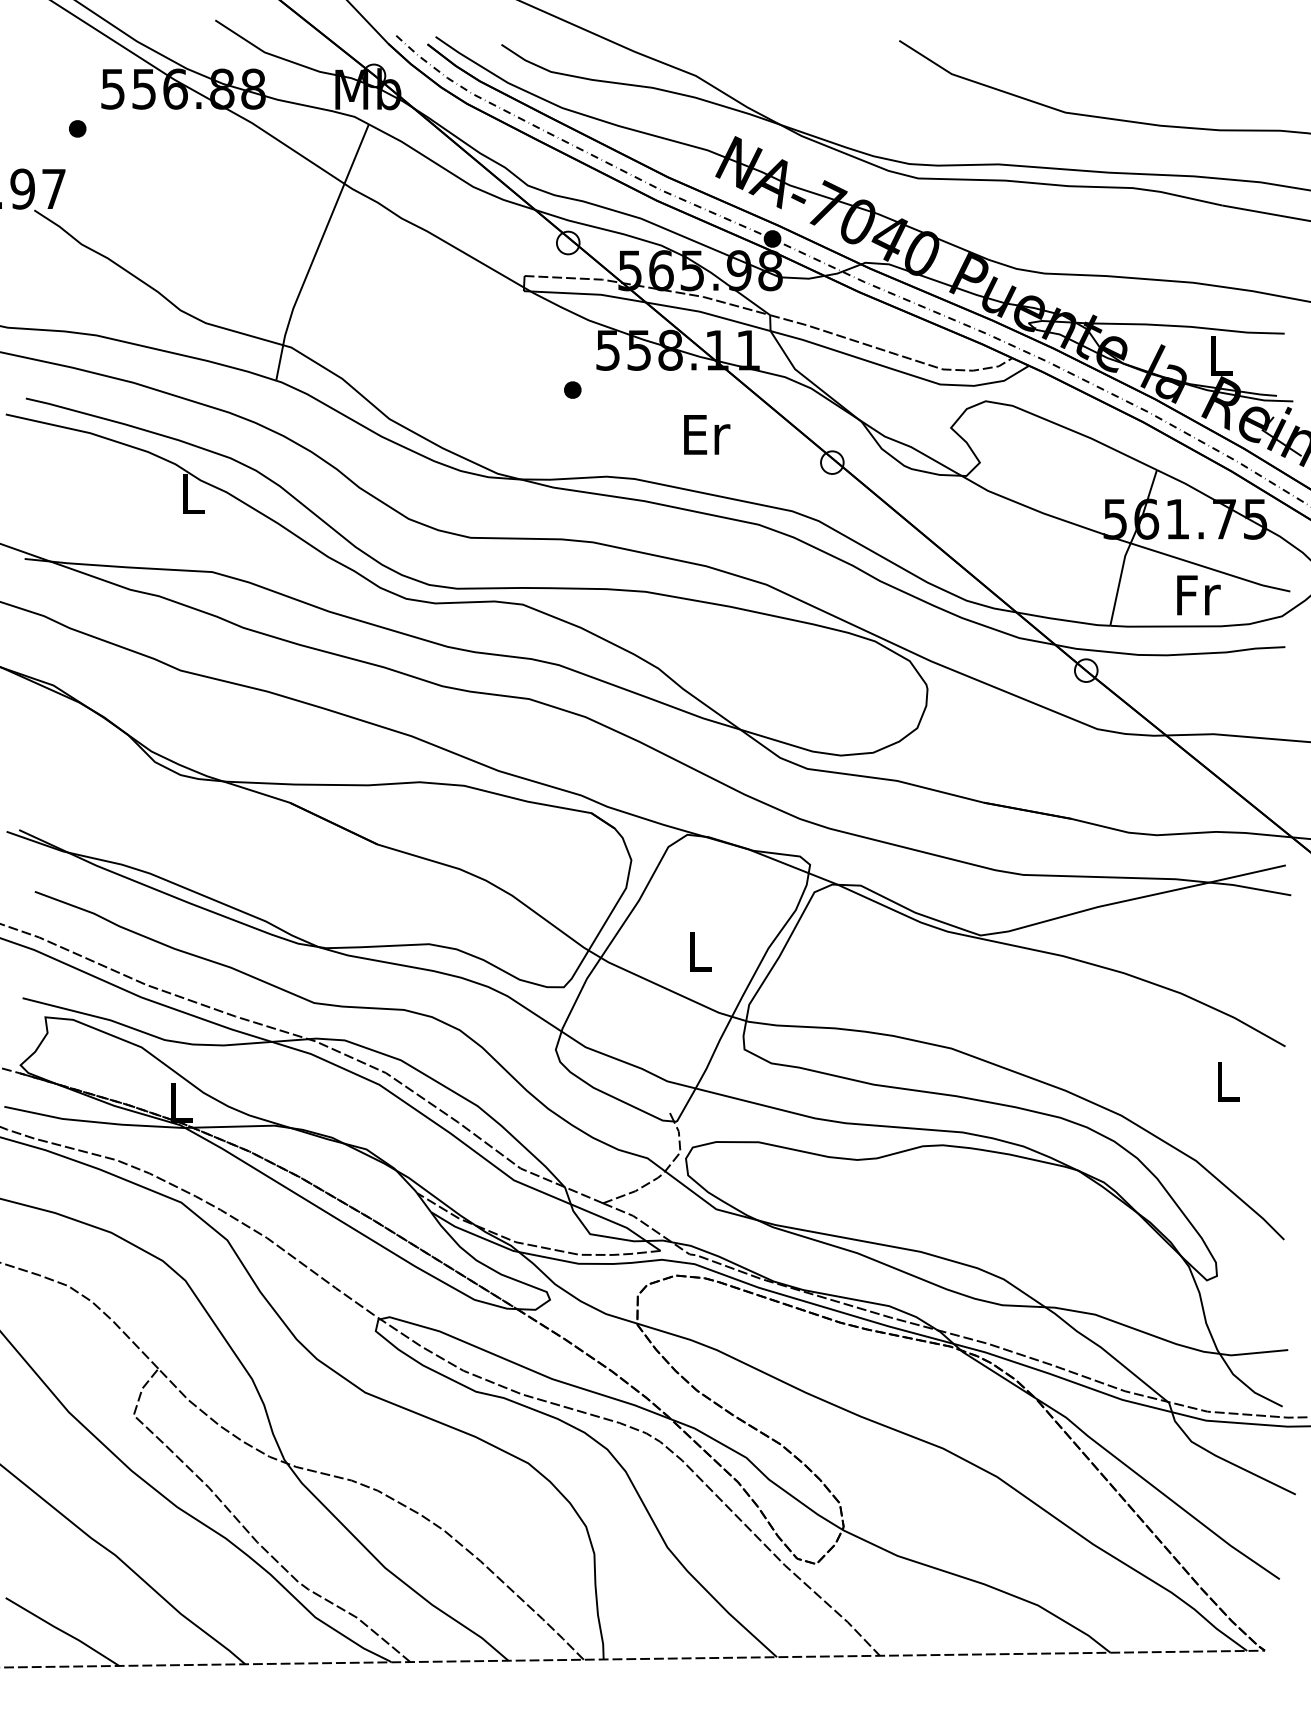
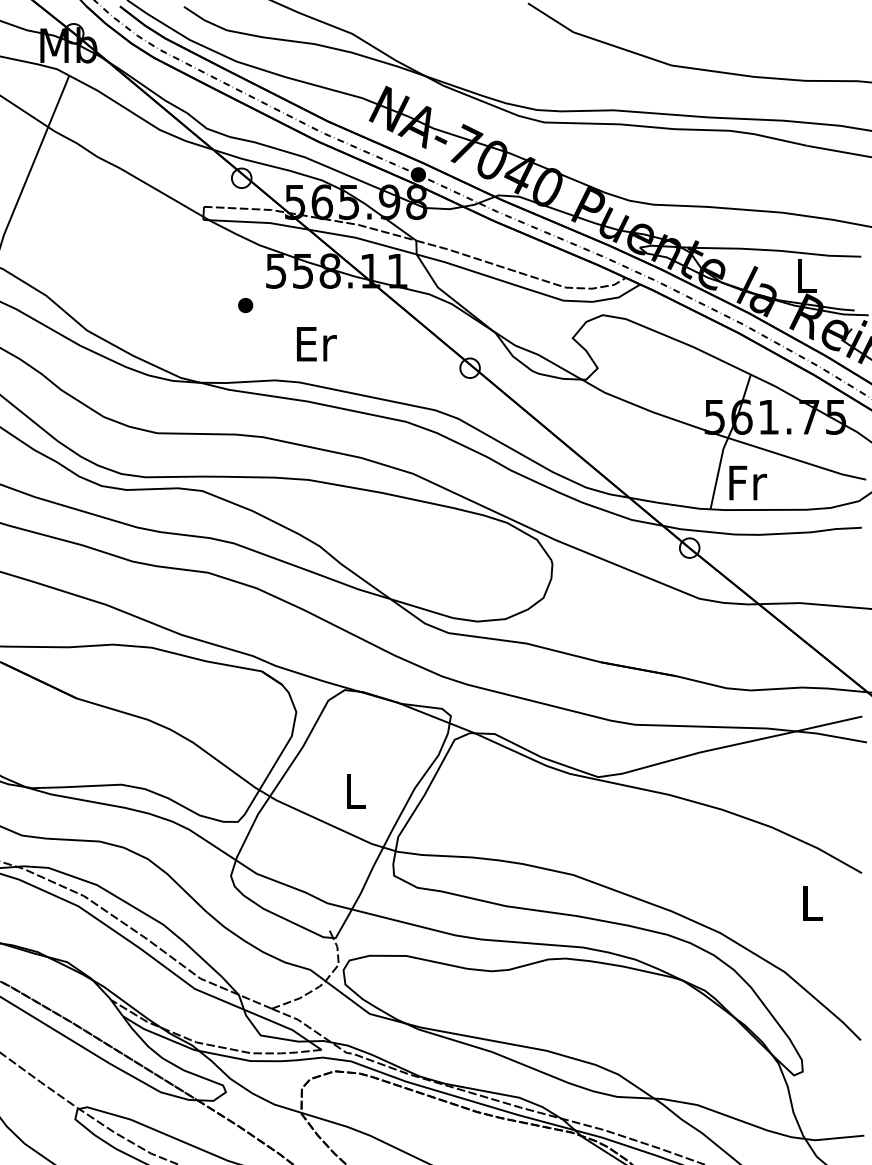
text: (707, 434) -> (317, 343), moved
text: (1198, 595) -> (747, 483), moved

